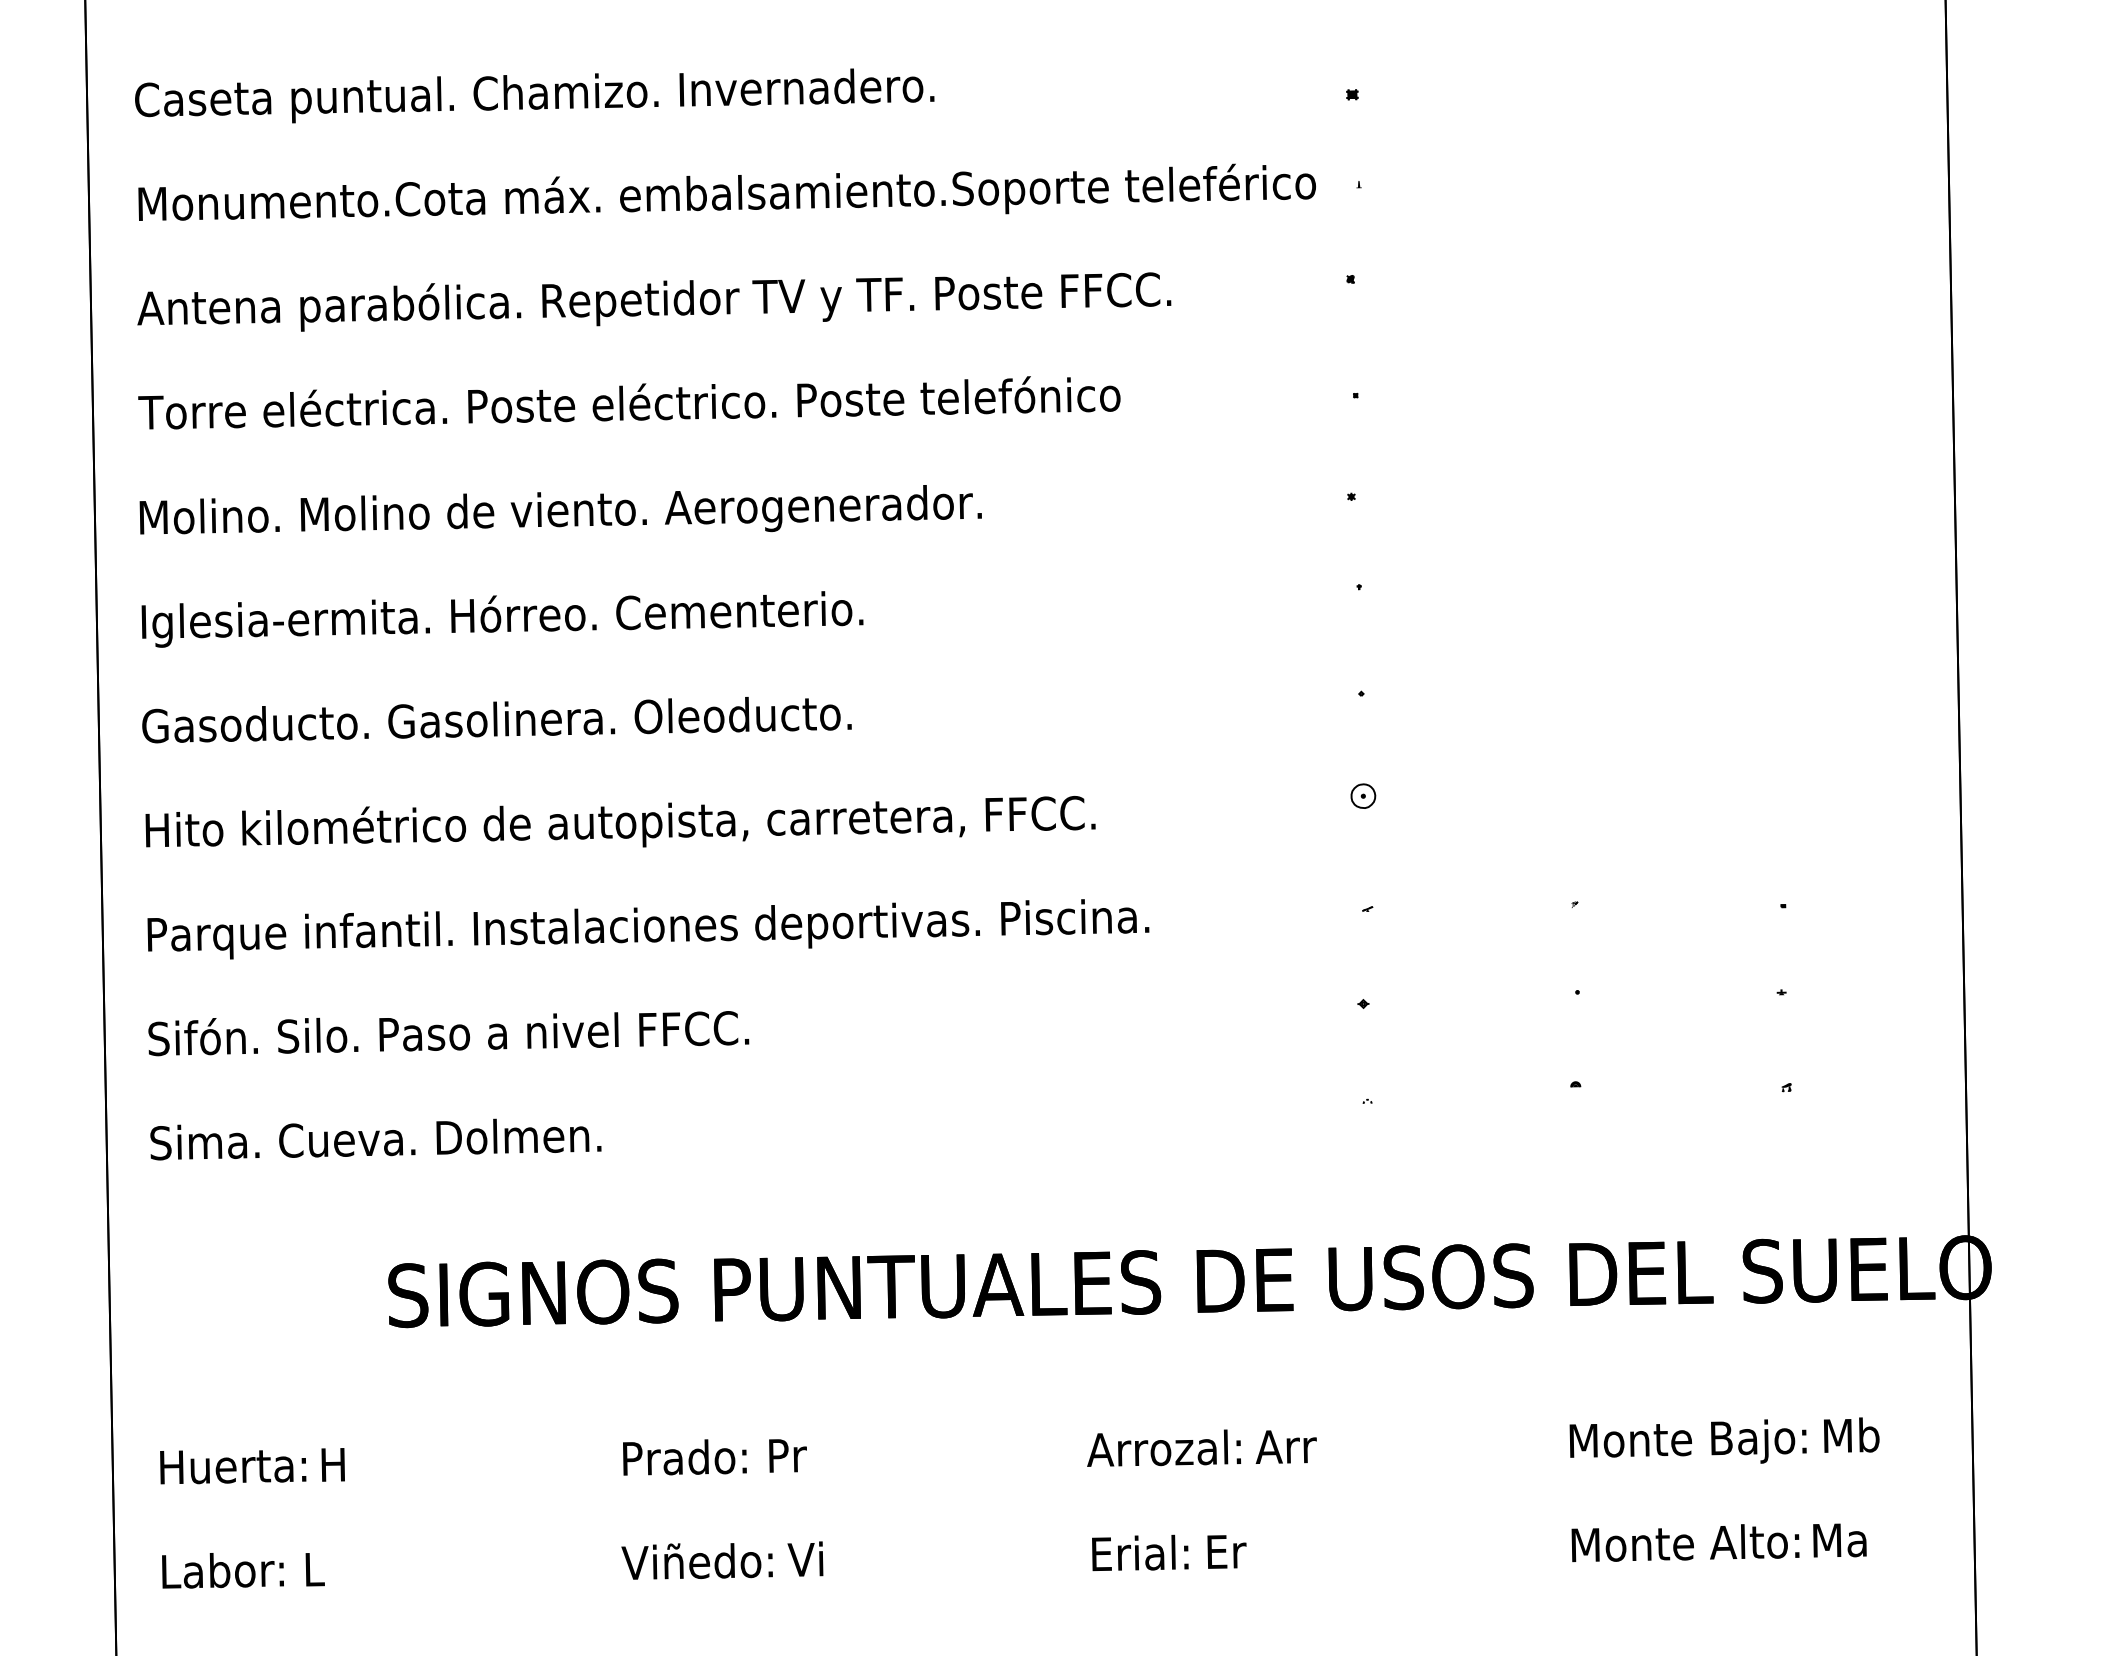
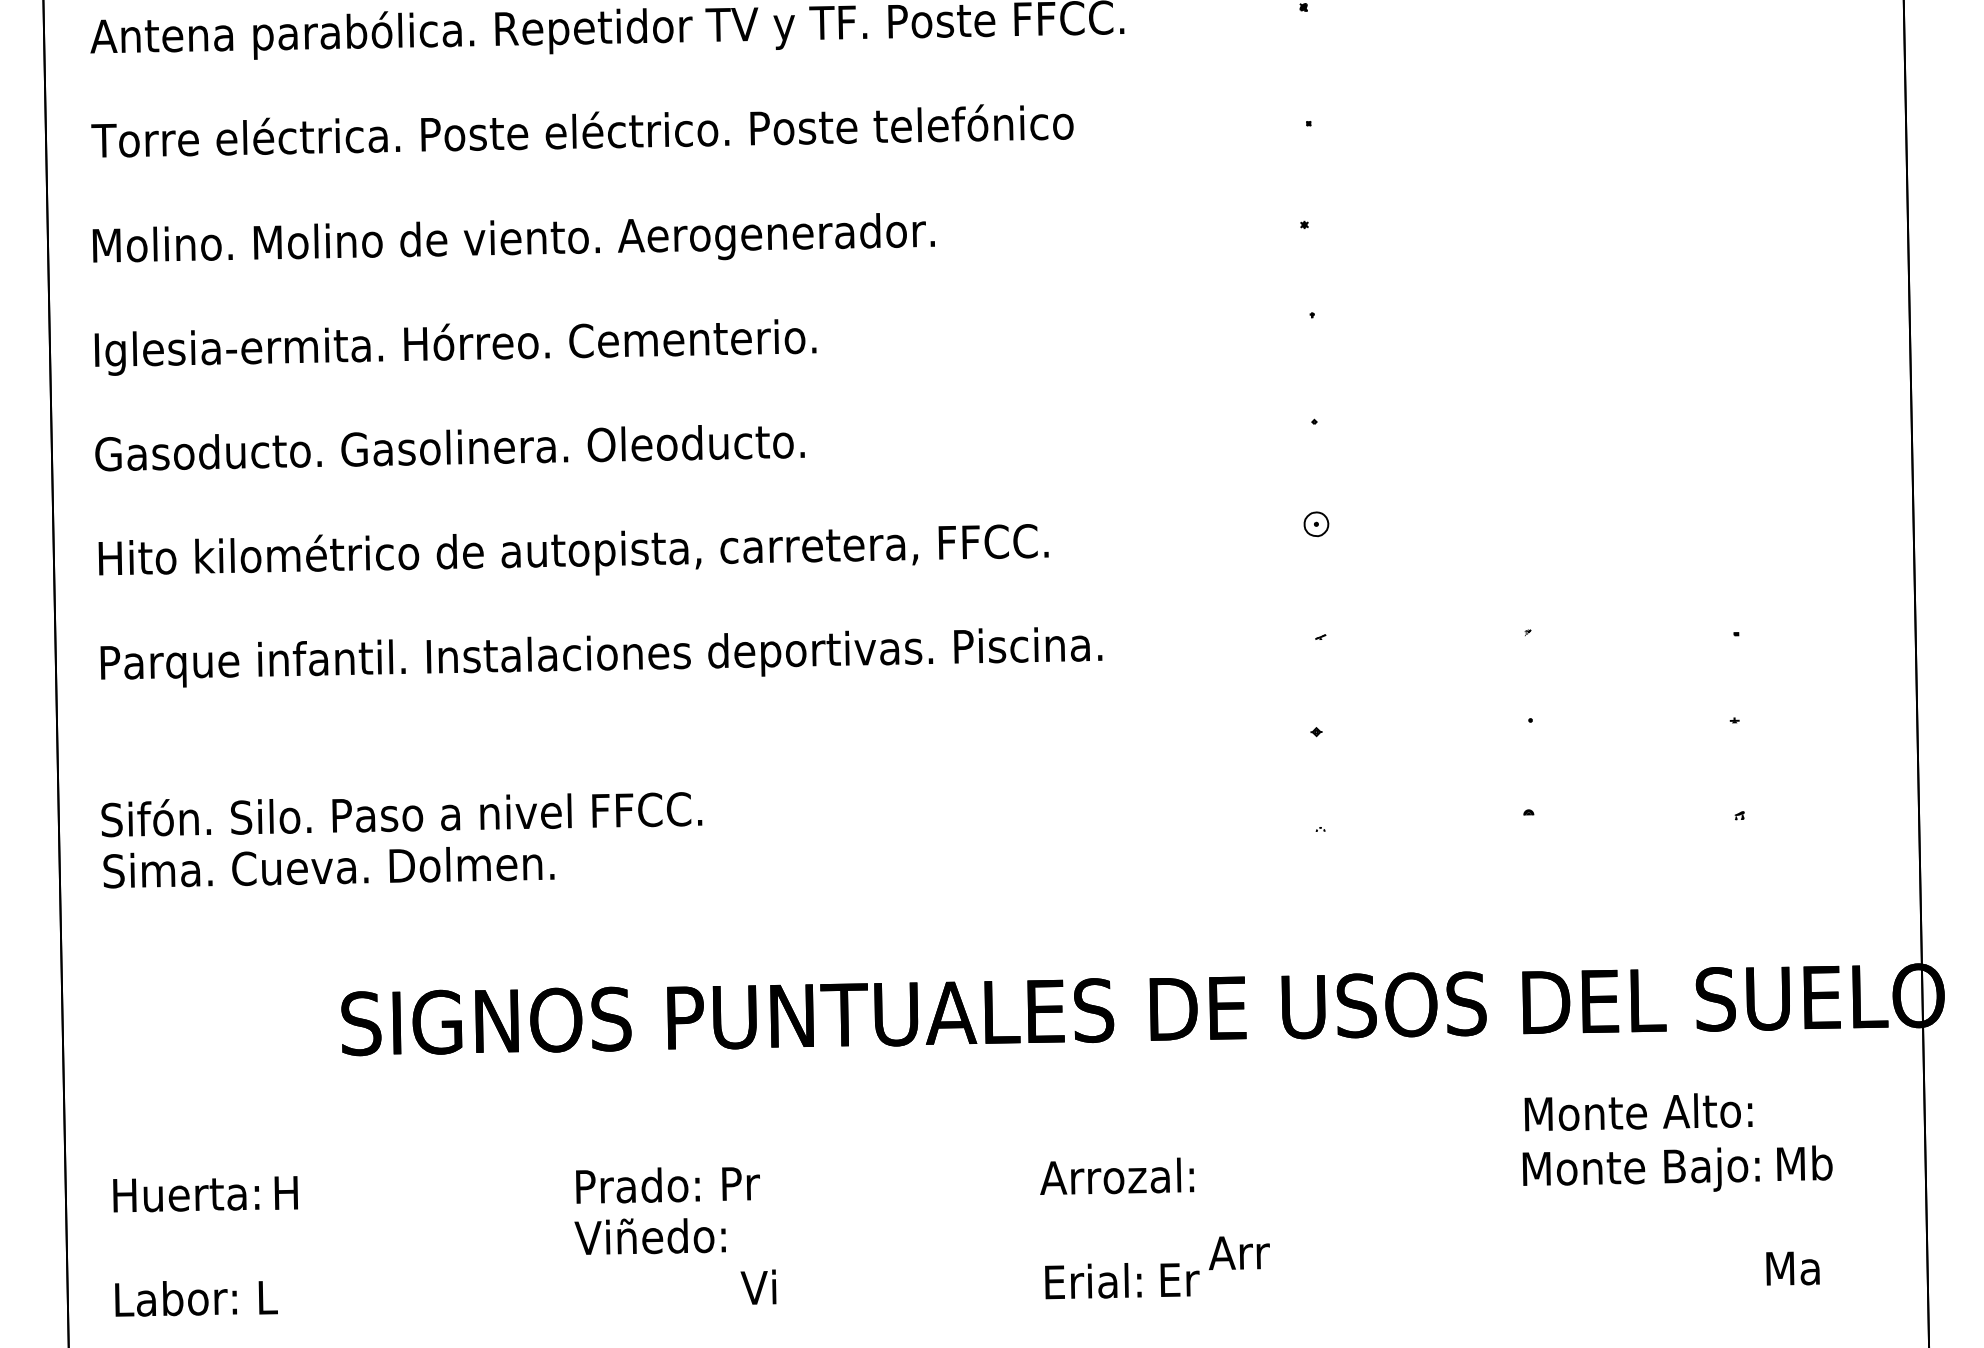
text: (448, 1033) -> (401, 814), moved
text: (1285, 1446) -> (1238, 1252), moved
text: (1685, 1543) -> (1638, 1112), moved
text: (696, 1561) -> (649, 1236), moved

